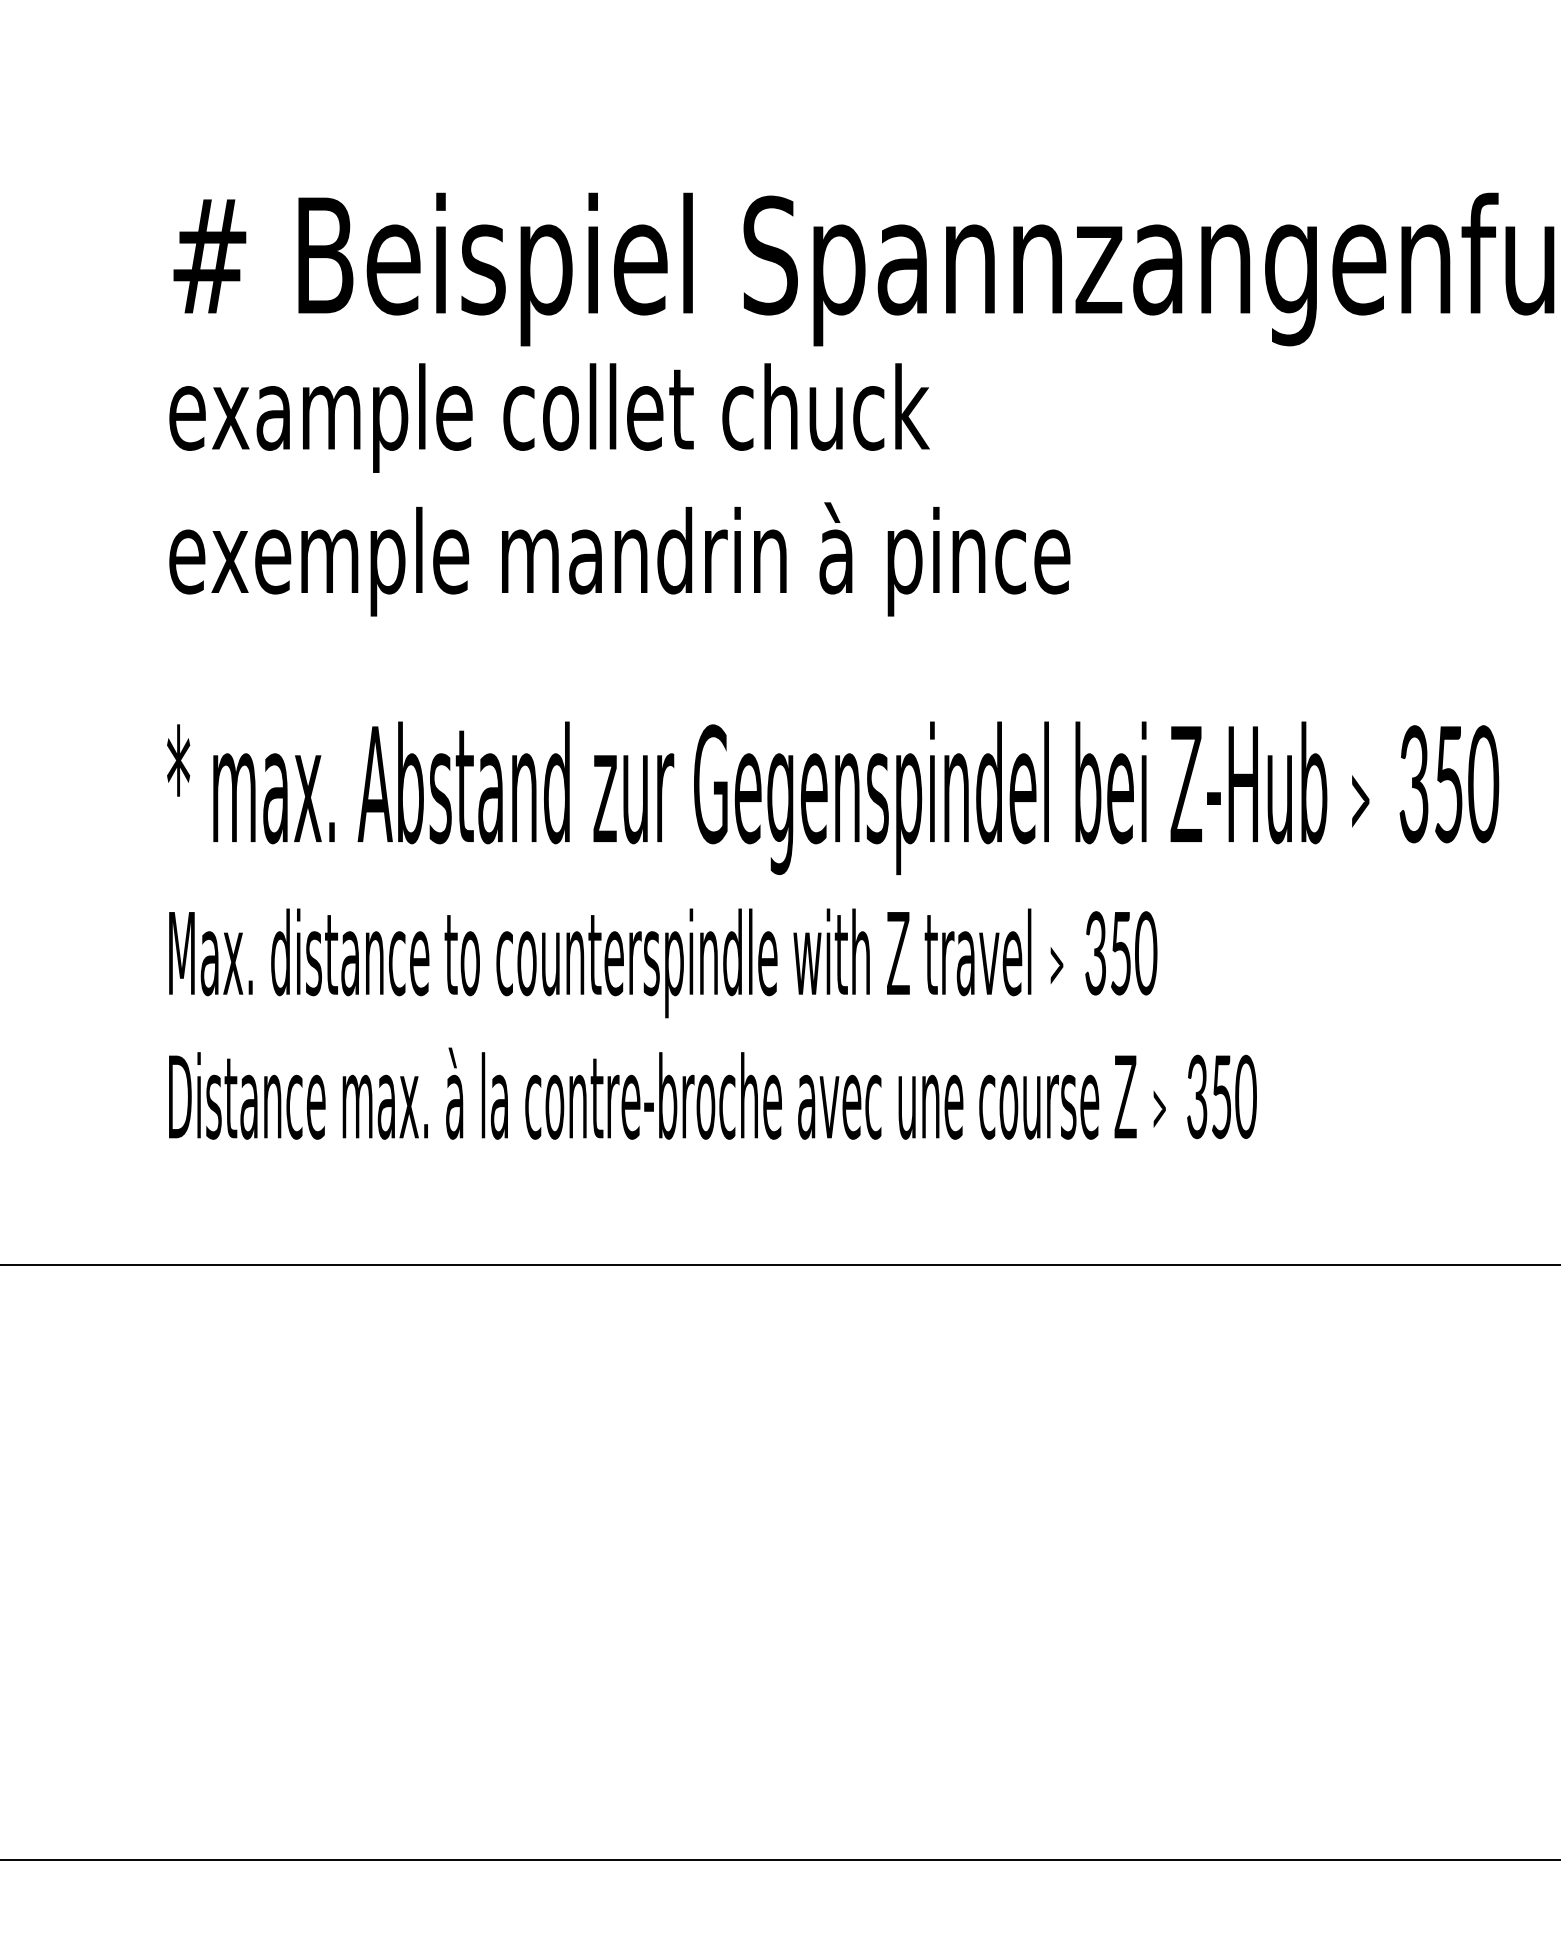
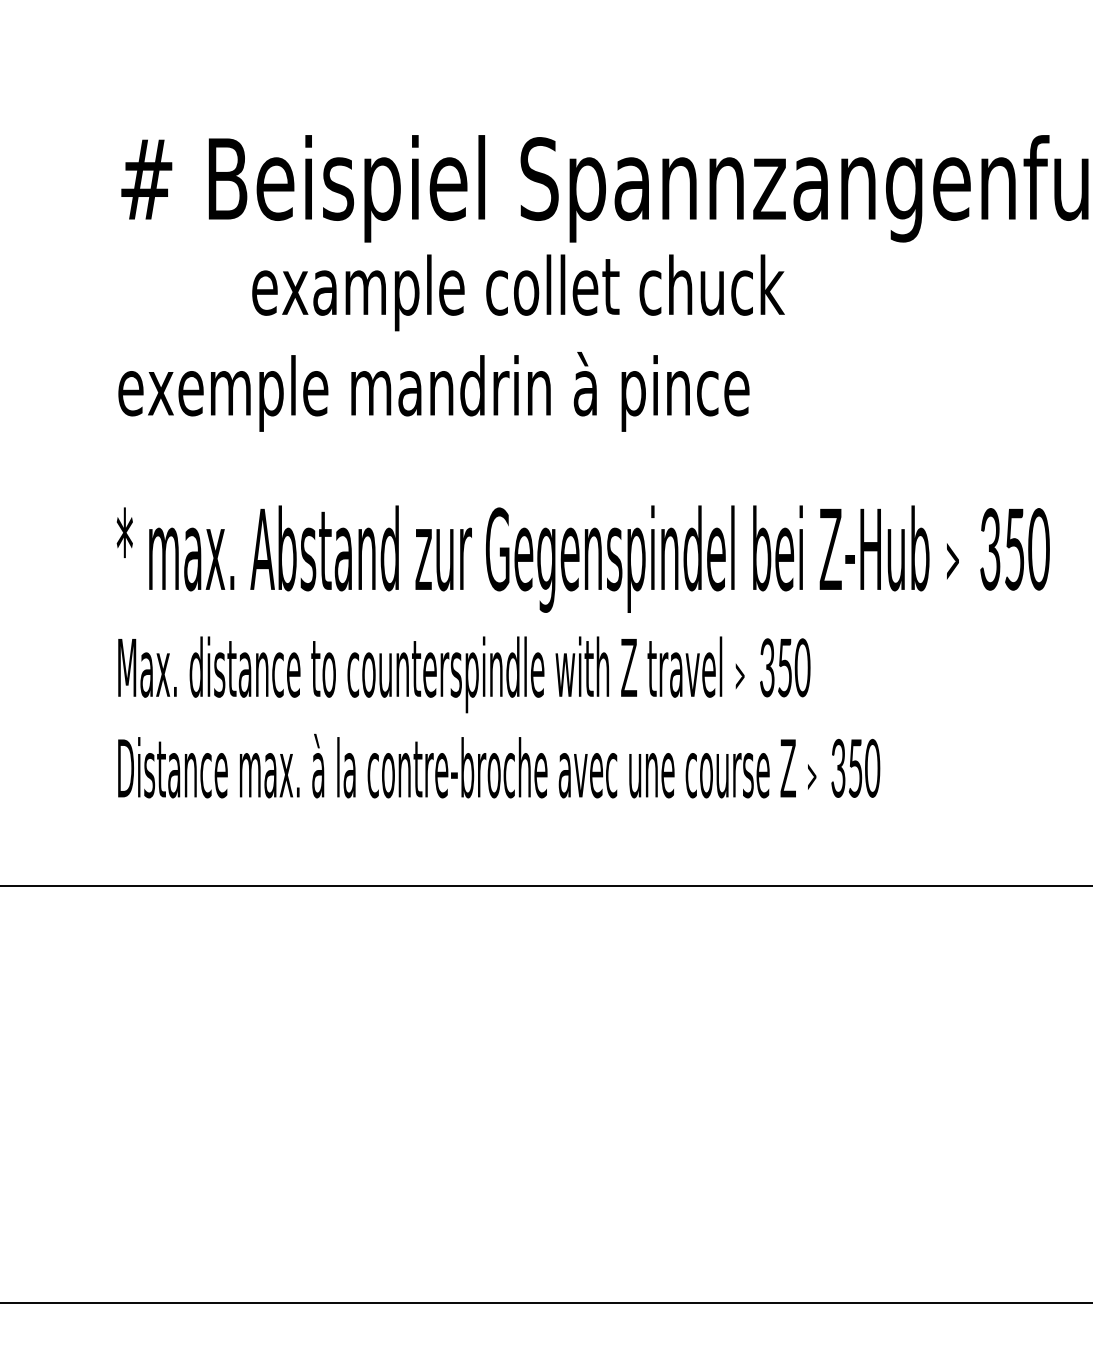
text: (549, 417) -> (518, 292), moved

